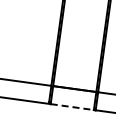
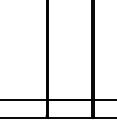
line: (72, 106) -> (70, 117), dashed -> solid

